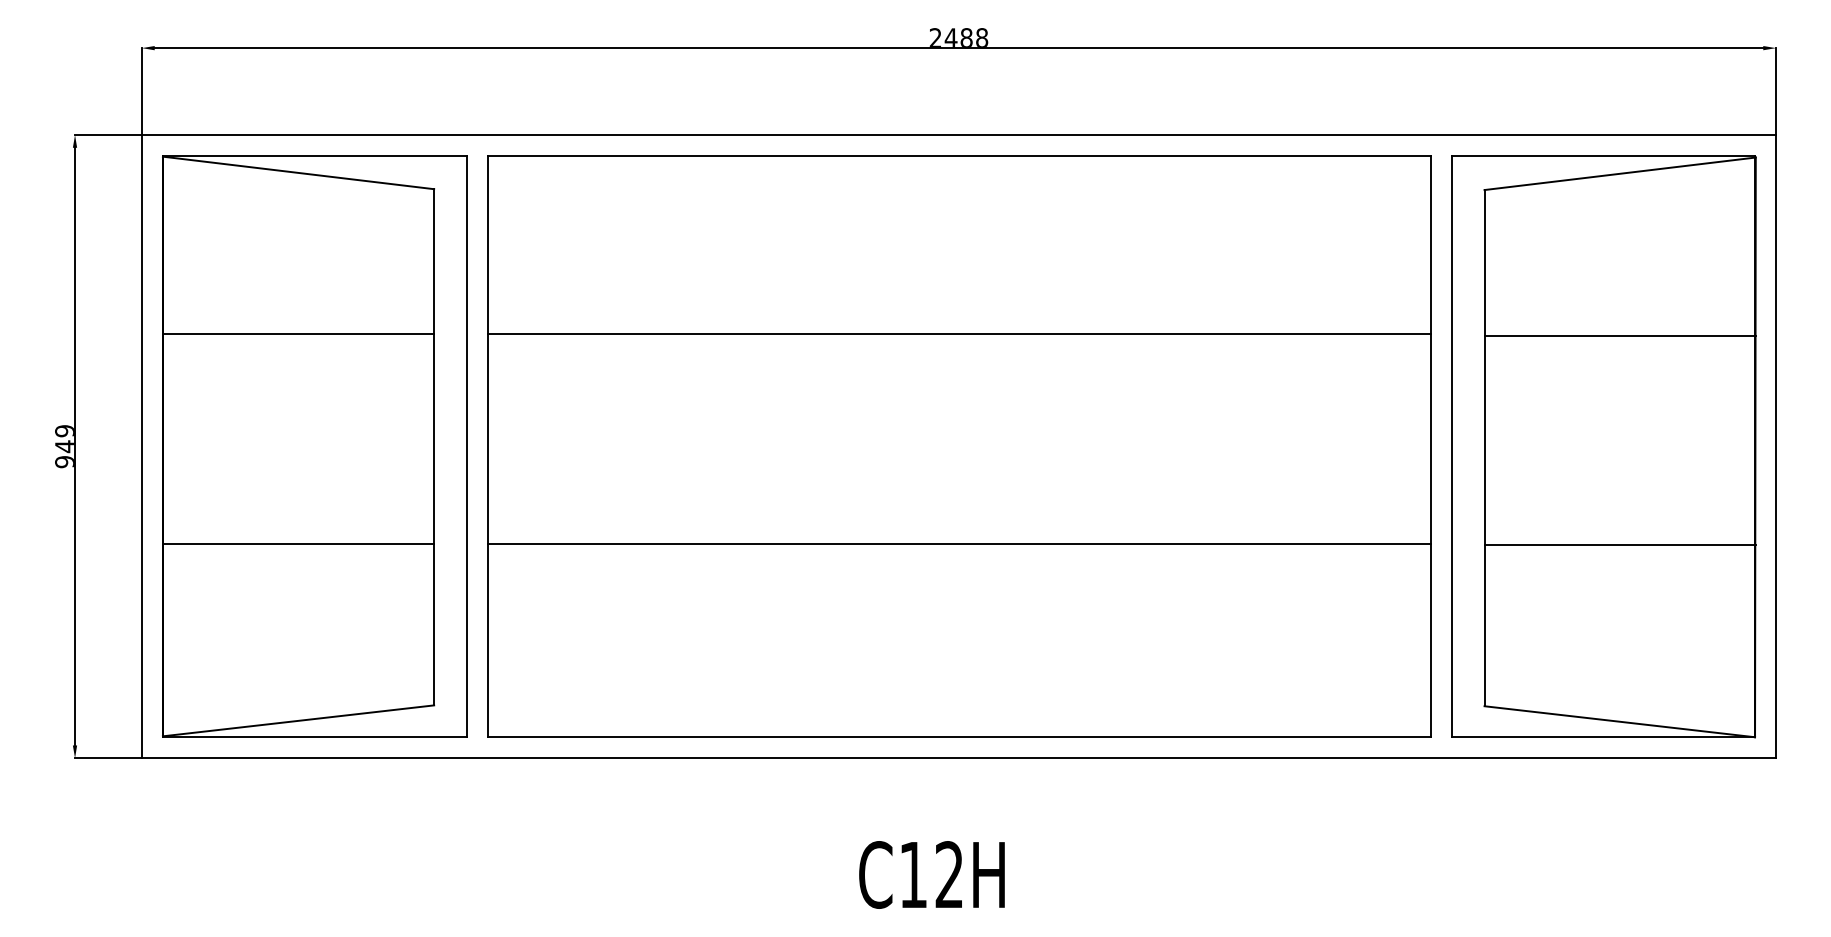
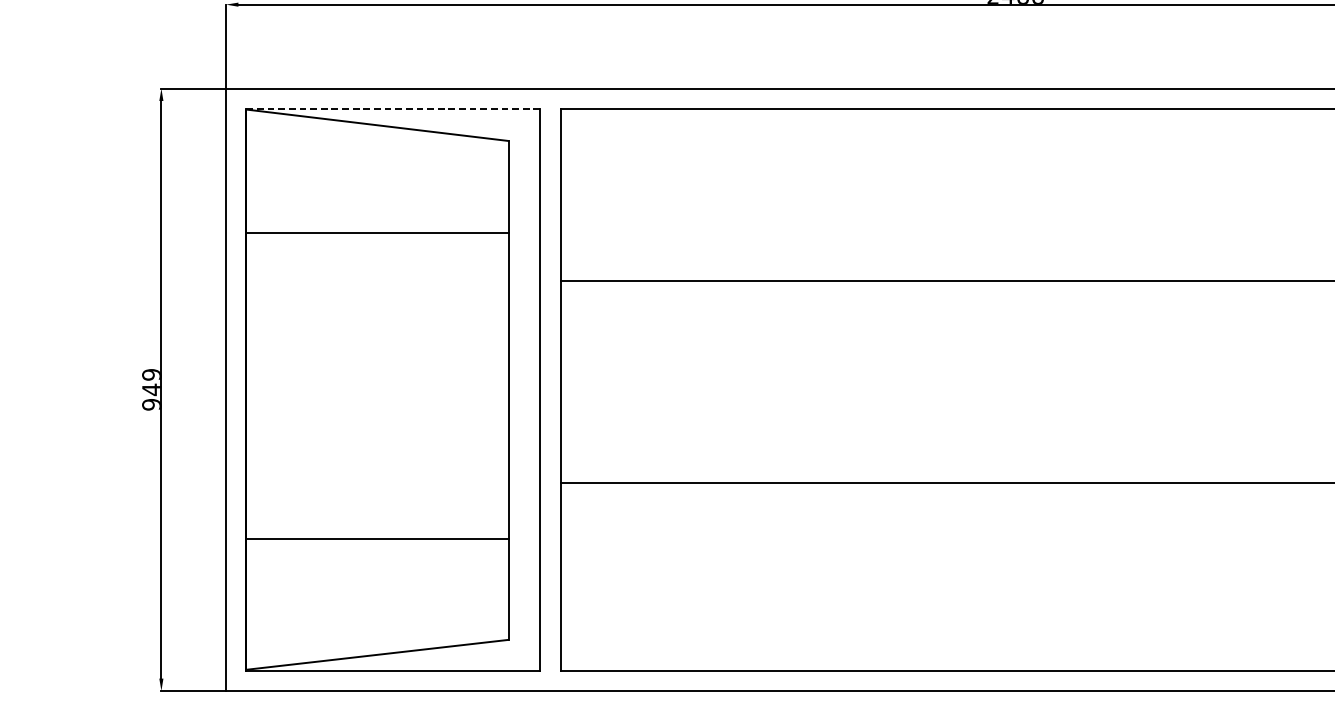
line: (314, 156) -> (392, 109), solid -> dashed
line: (298, 334) -> (377, 233), moved
line: (298, 543) -> (377, 539), moved

